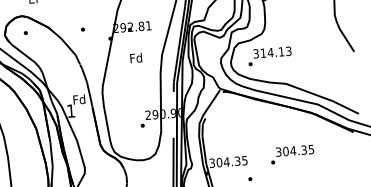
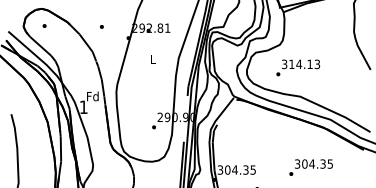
text: (270, 55) -> (298, 67), moved
text: (135, 58) -> (152, 59), Fd -> L
text: (291, 154) -> (310, 167), moved

